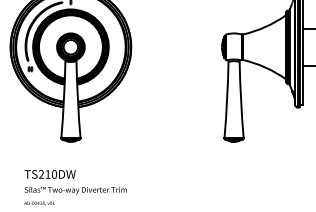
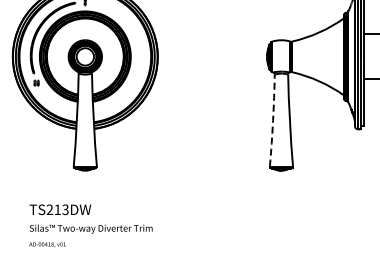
arc: (227, 100) -> (273, 120), solid -> dashed
text: (54, 174) -> (65, 209), TS210DW -> TS213DW

